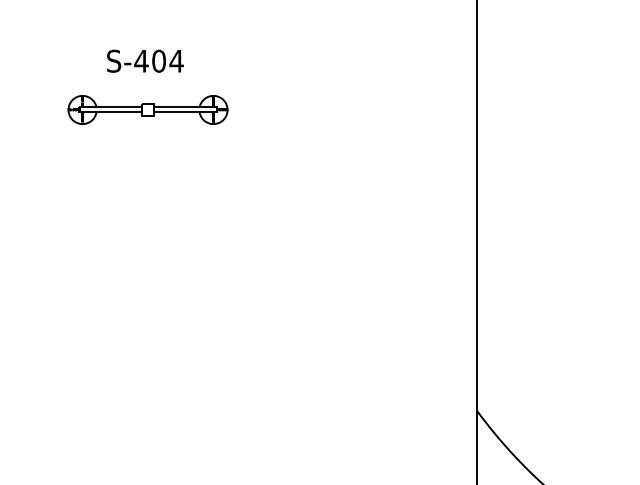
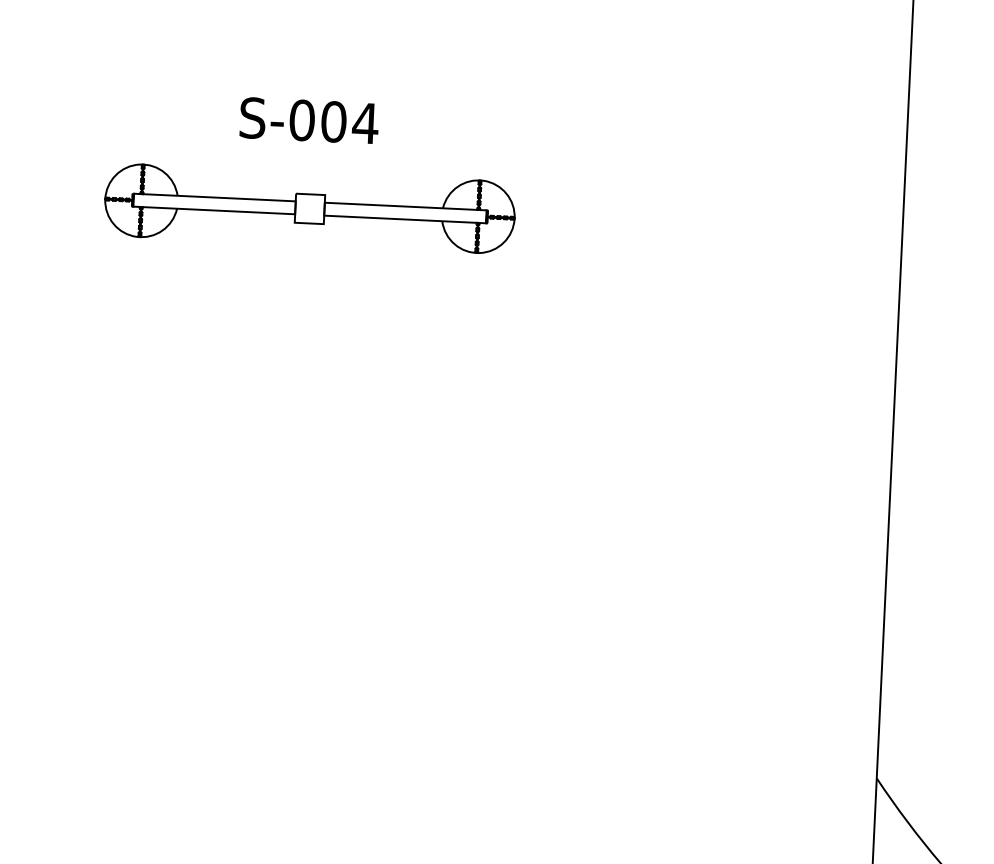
text: (141, 60) -> (302, 119), S-404 -> S-004
part: (147, 109) -> (308, 207), size x1.43

